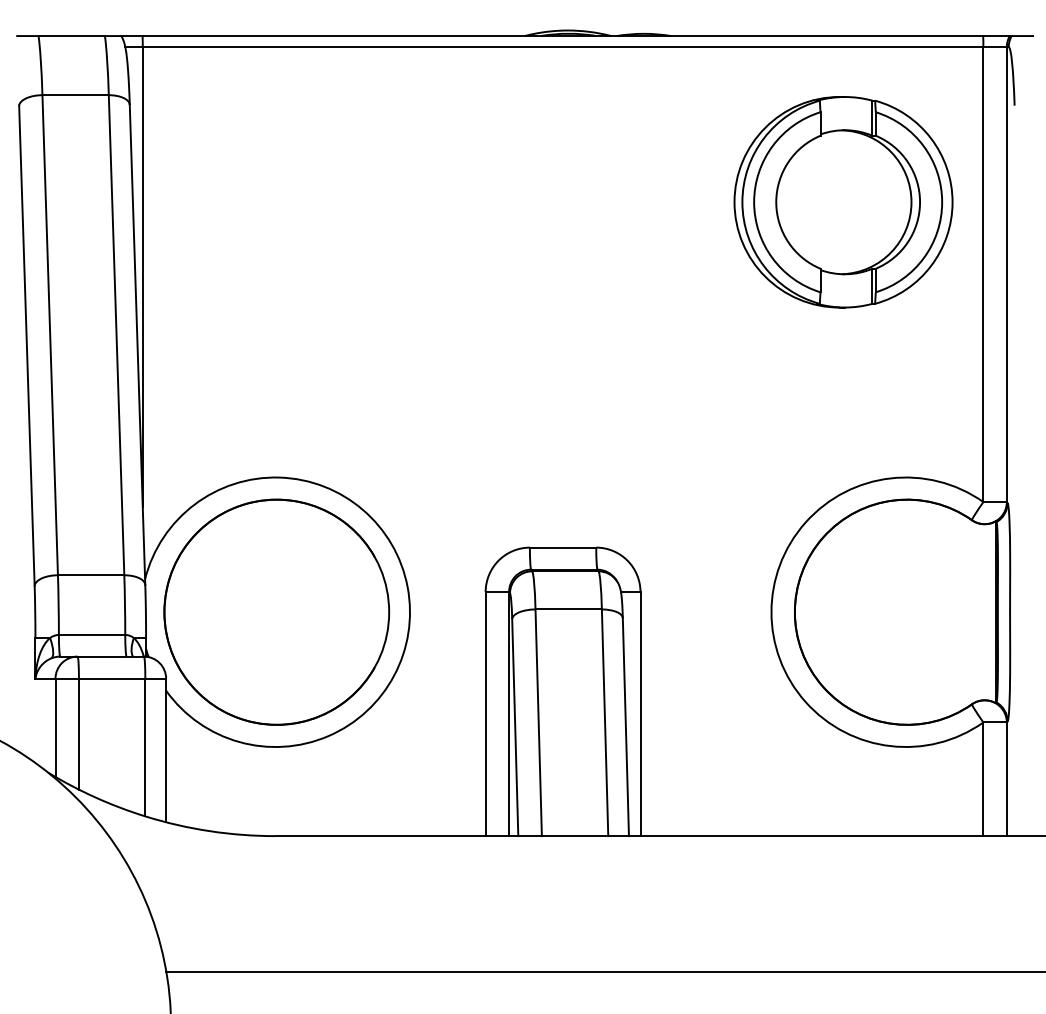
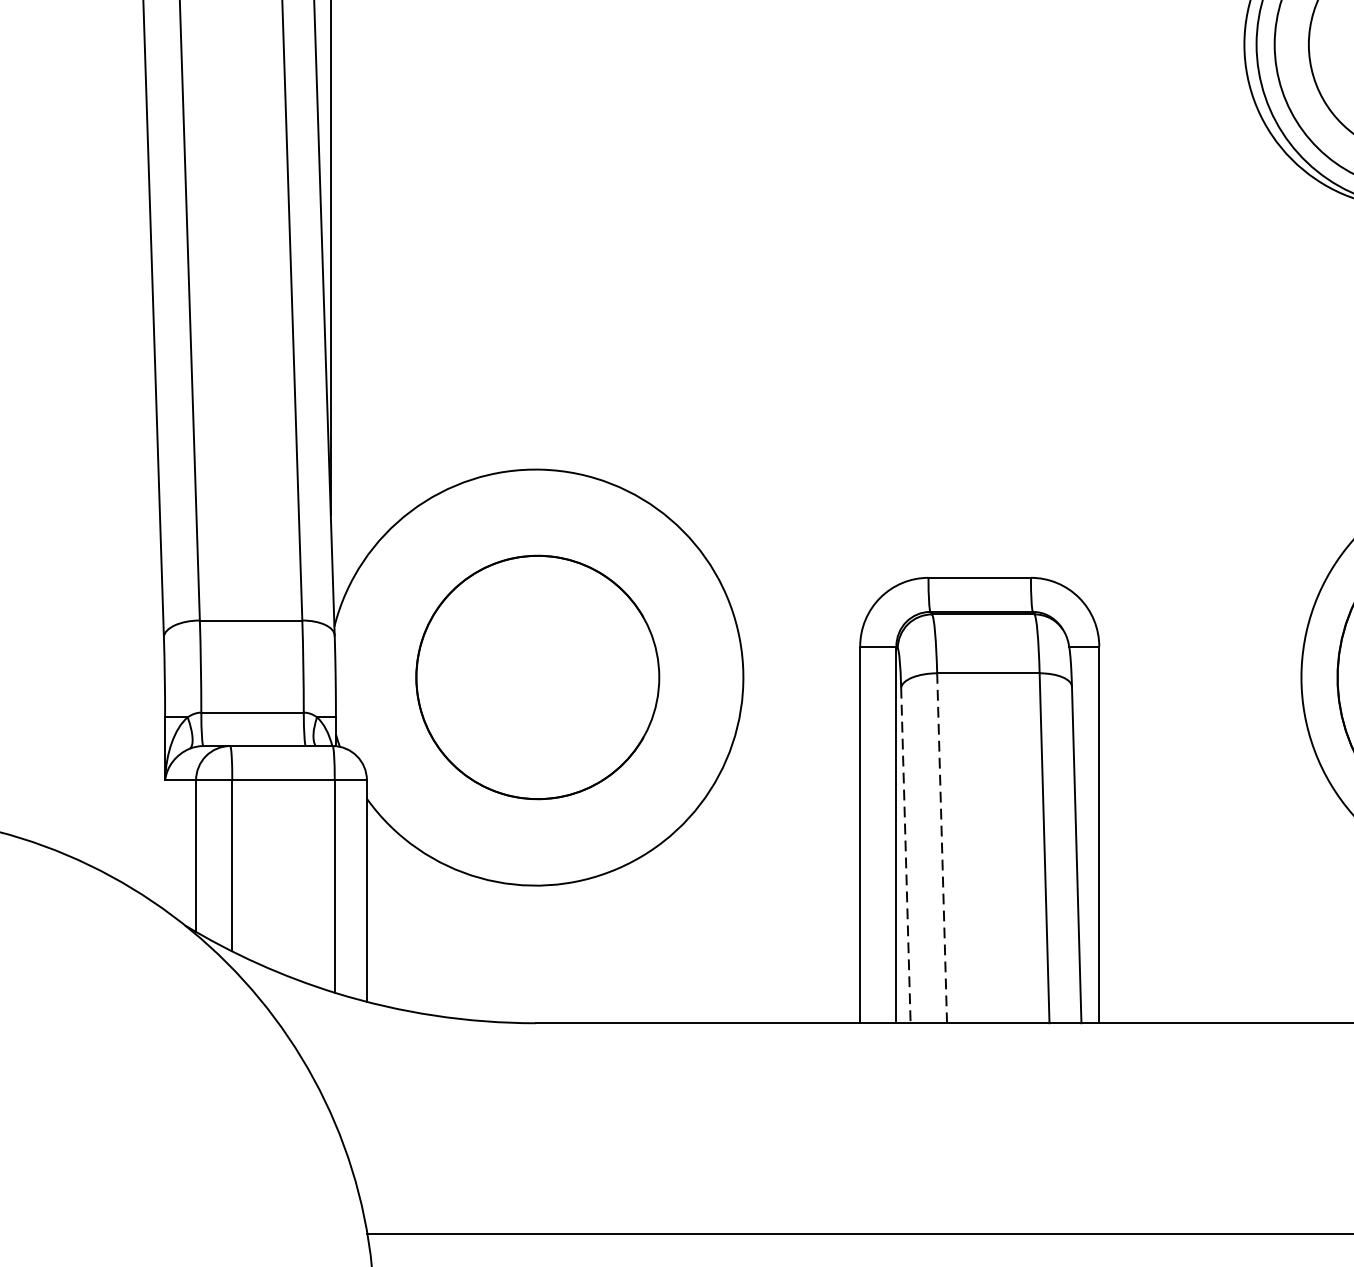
part: (276, 611) -> (537, 676), size x0.7
line: (538, 722) -> (941, 847), solid -> dashed
line: (515, 727) -> (906, 855), solid -> dashed

